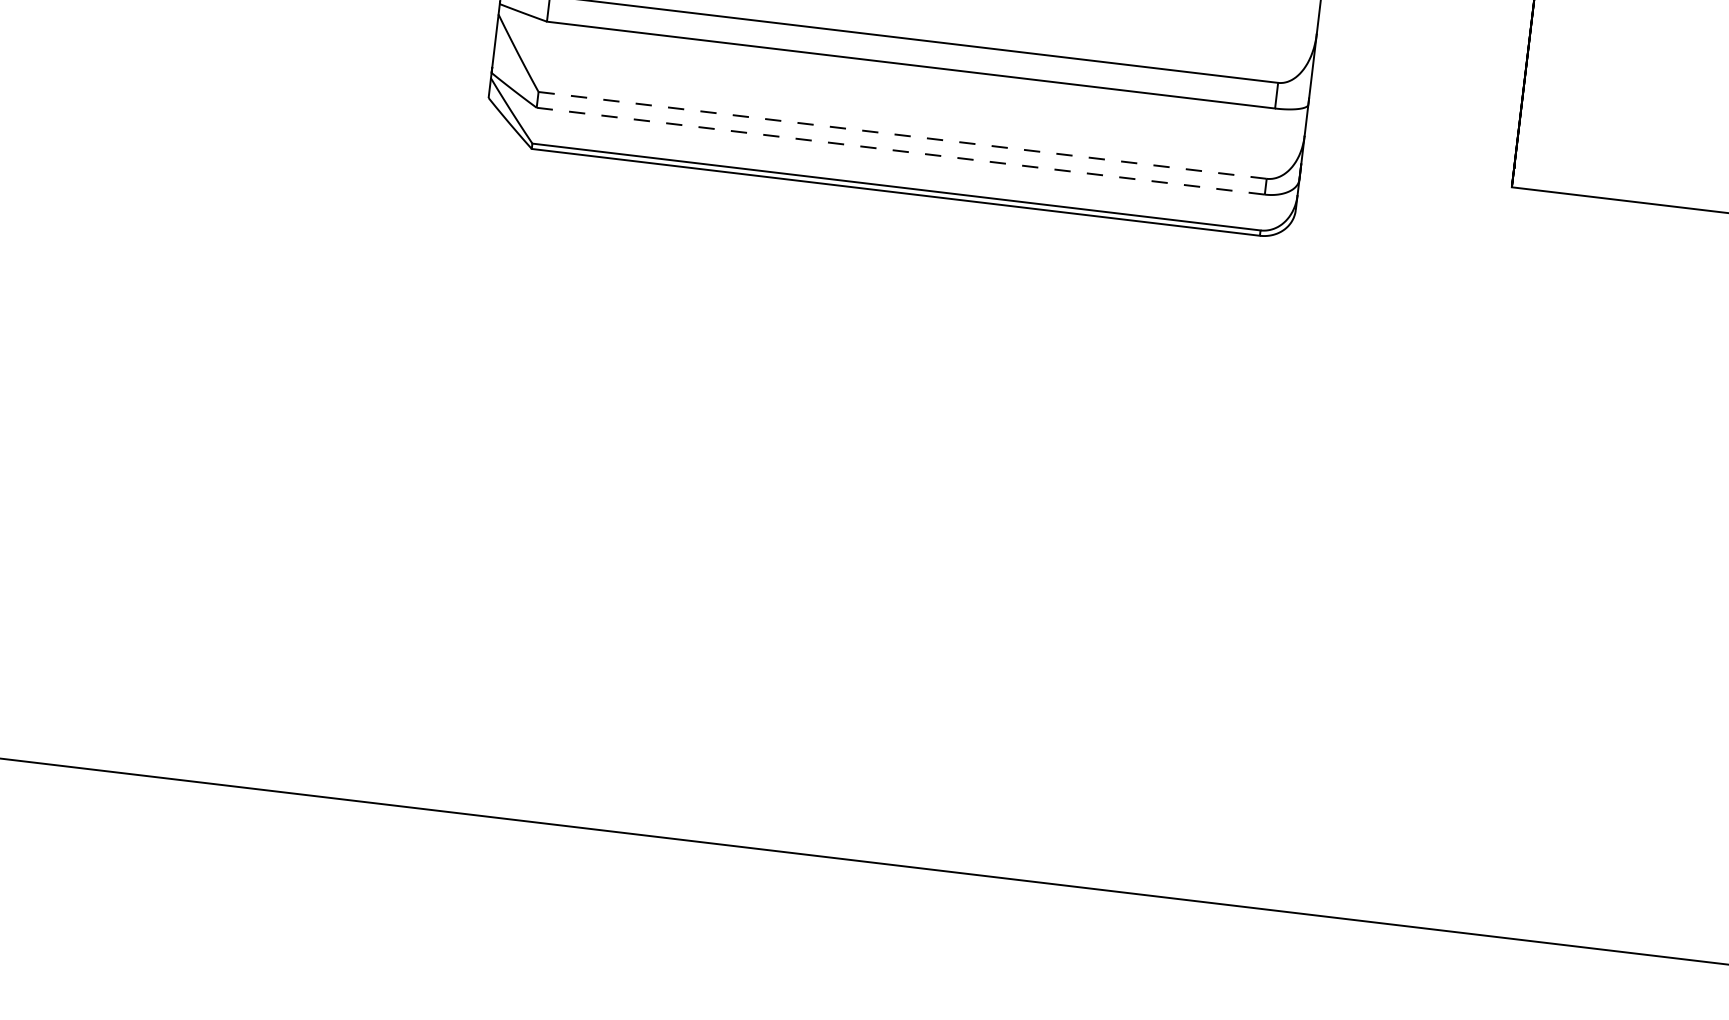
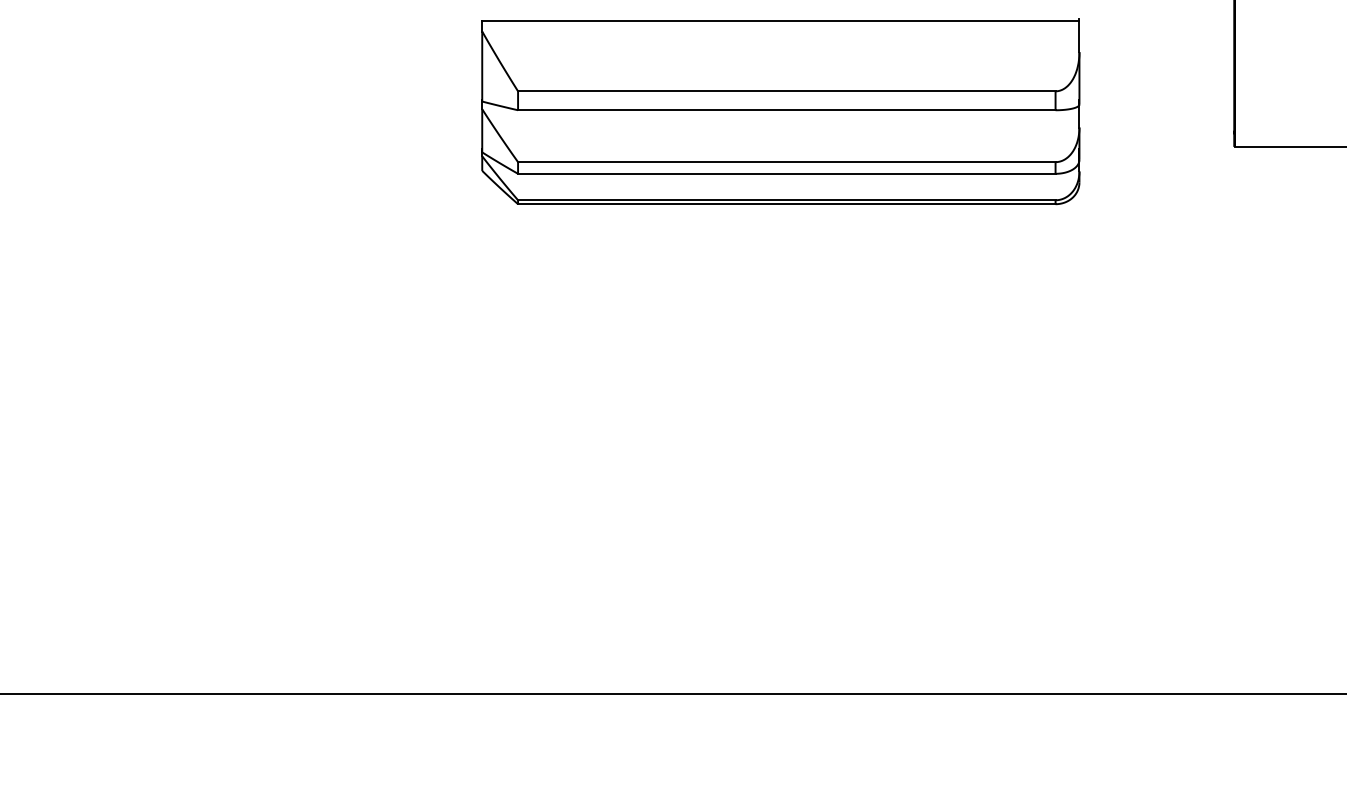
line: (902, 135) -> (786, 162), dashed -> solid
line: (900, 150) -> (786, 173), dashed -> solid

